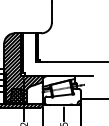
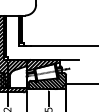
hatch: (58, 81) -> (42, 65), added
hatch: (62, 96) -> (47, 80), added

